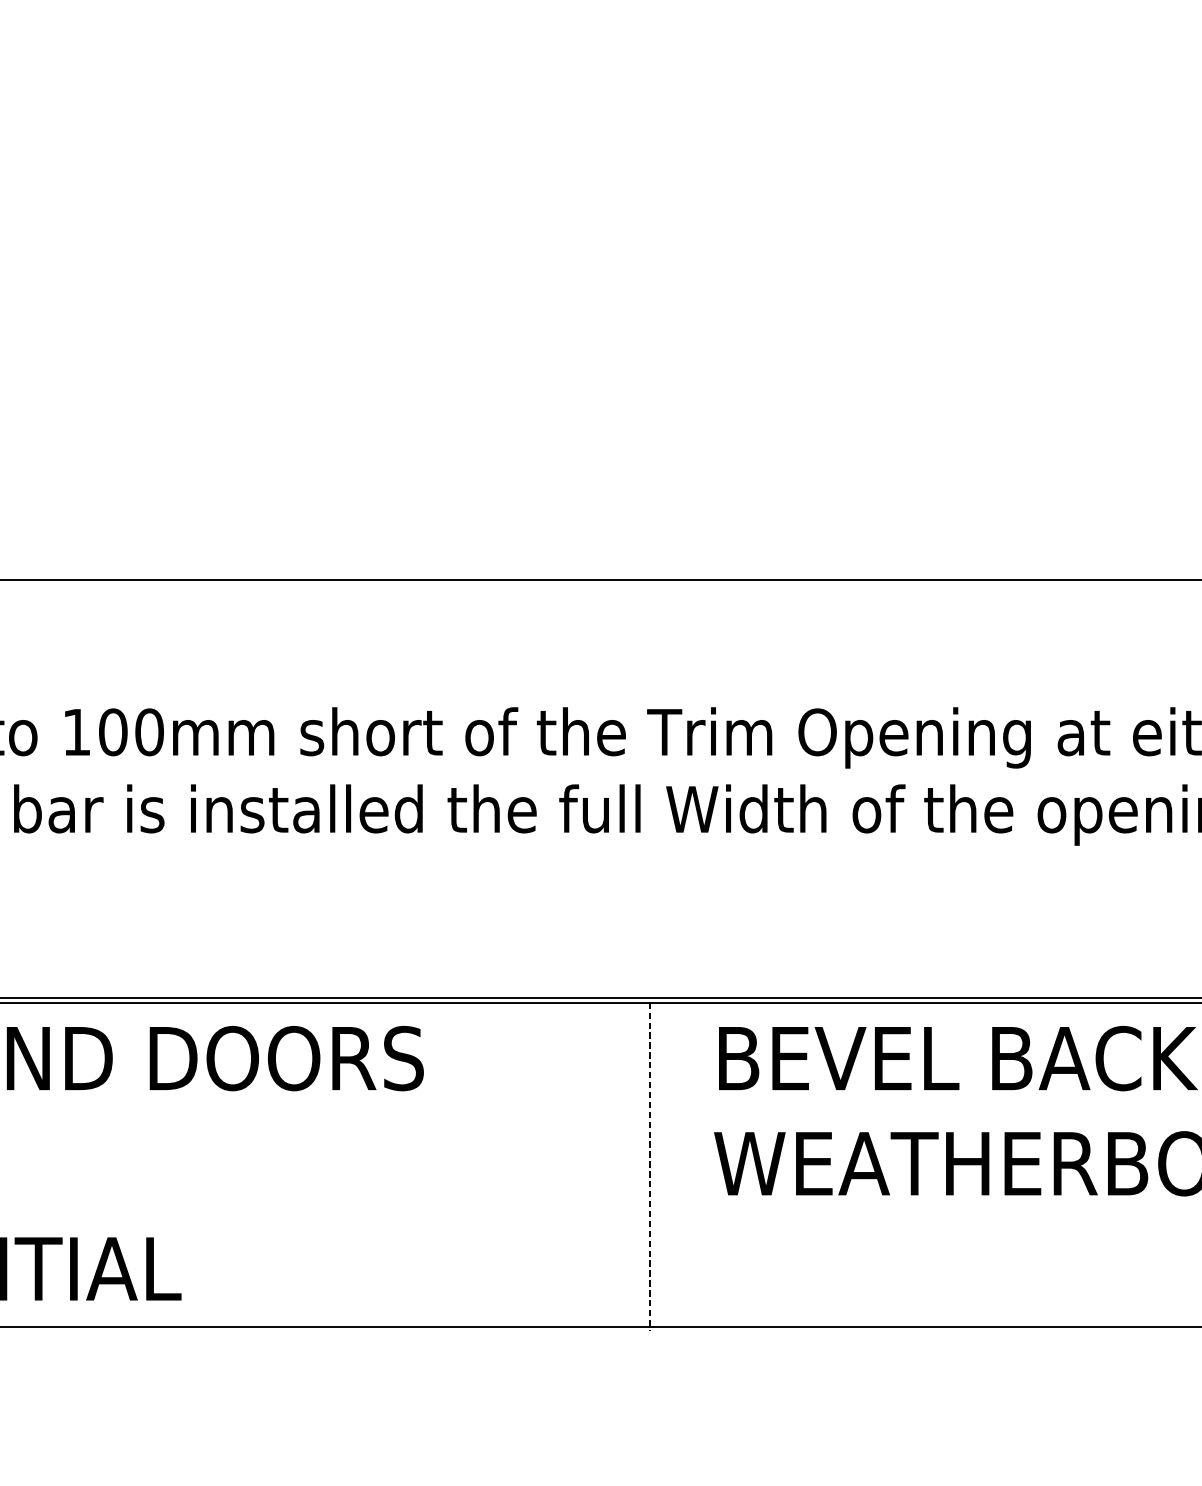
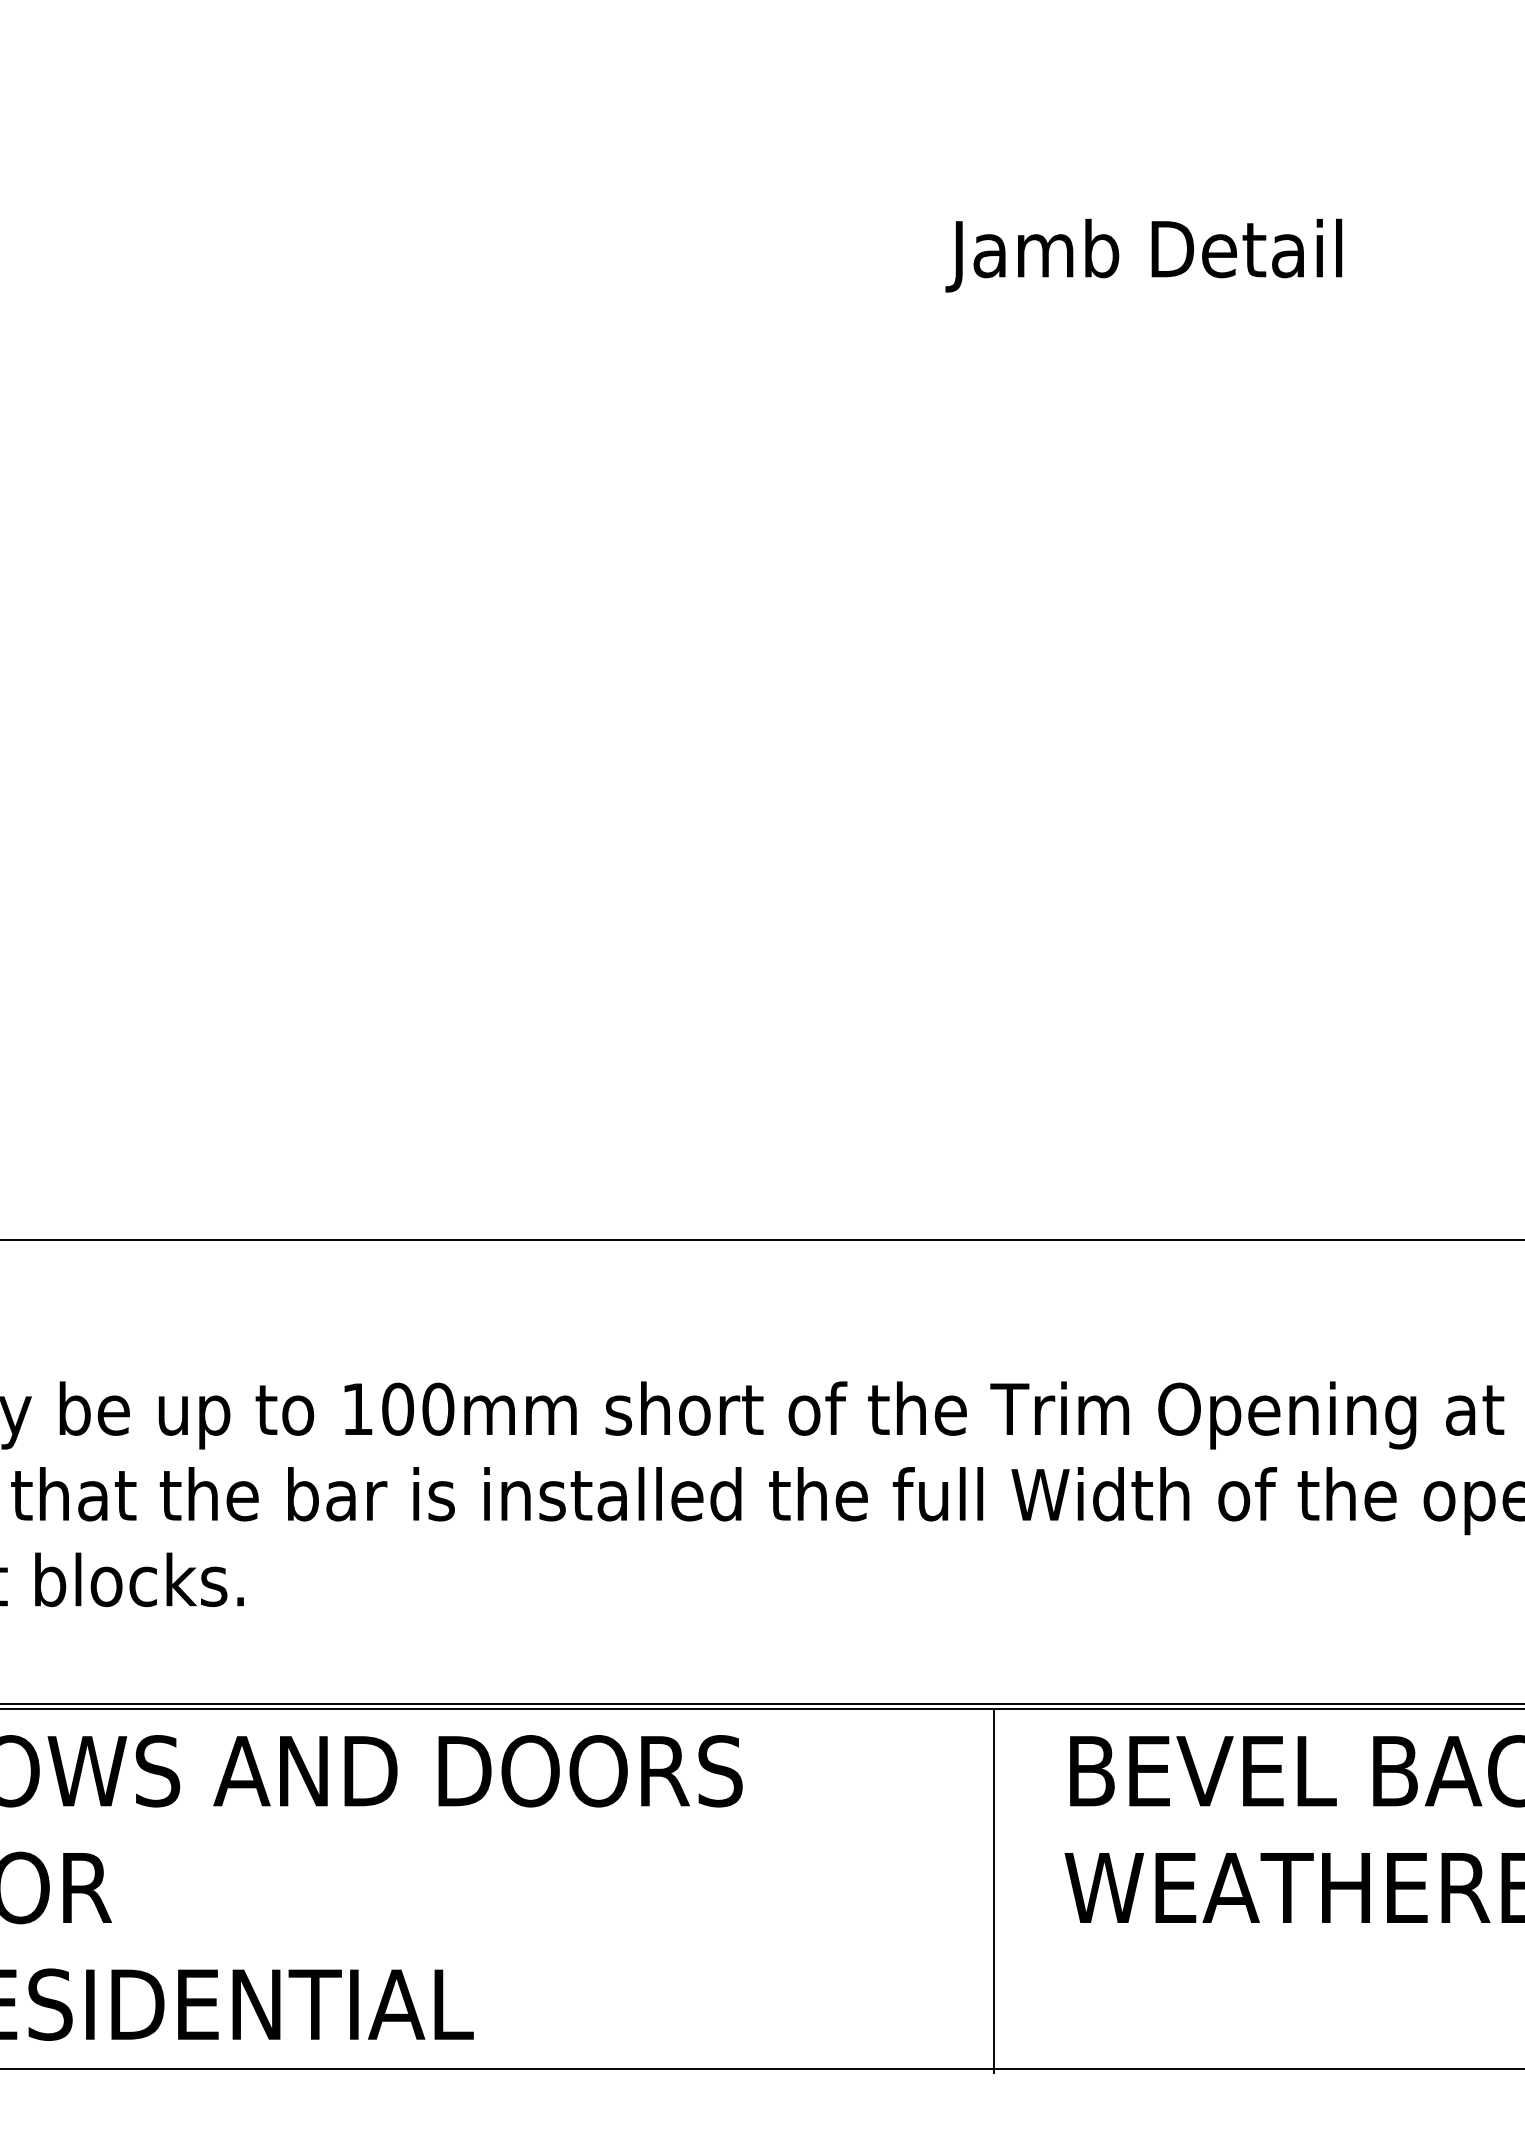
line: (649, 1166) -> (993, 1891), dashed -> solid

